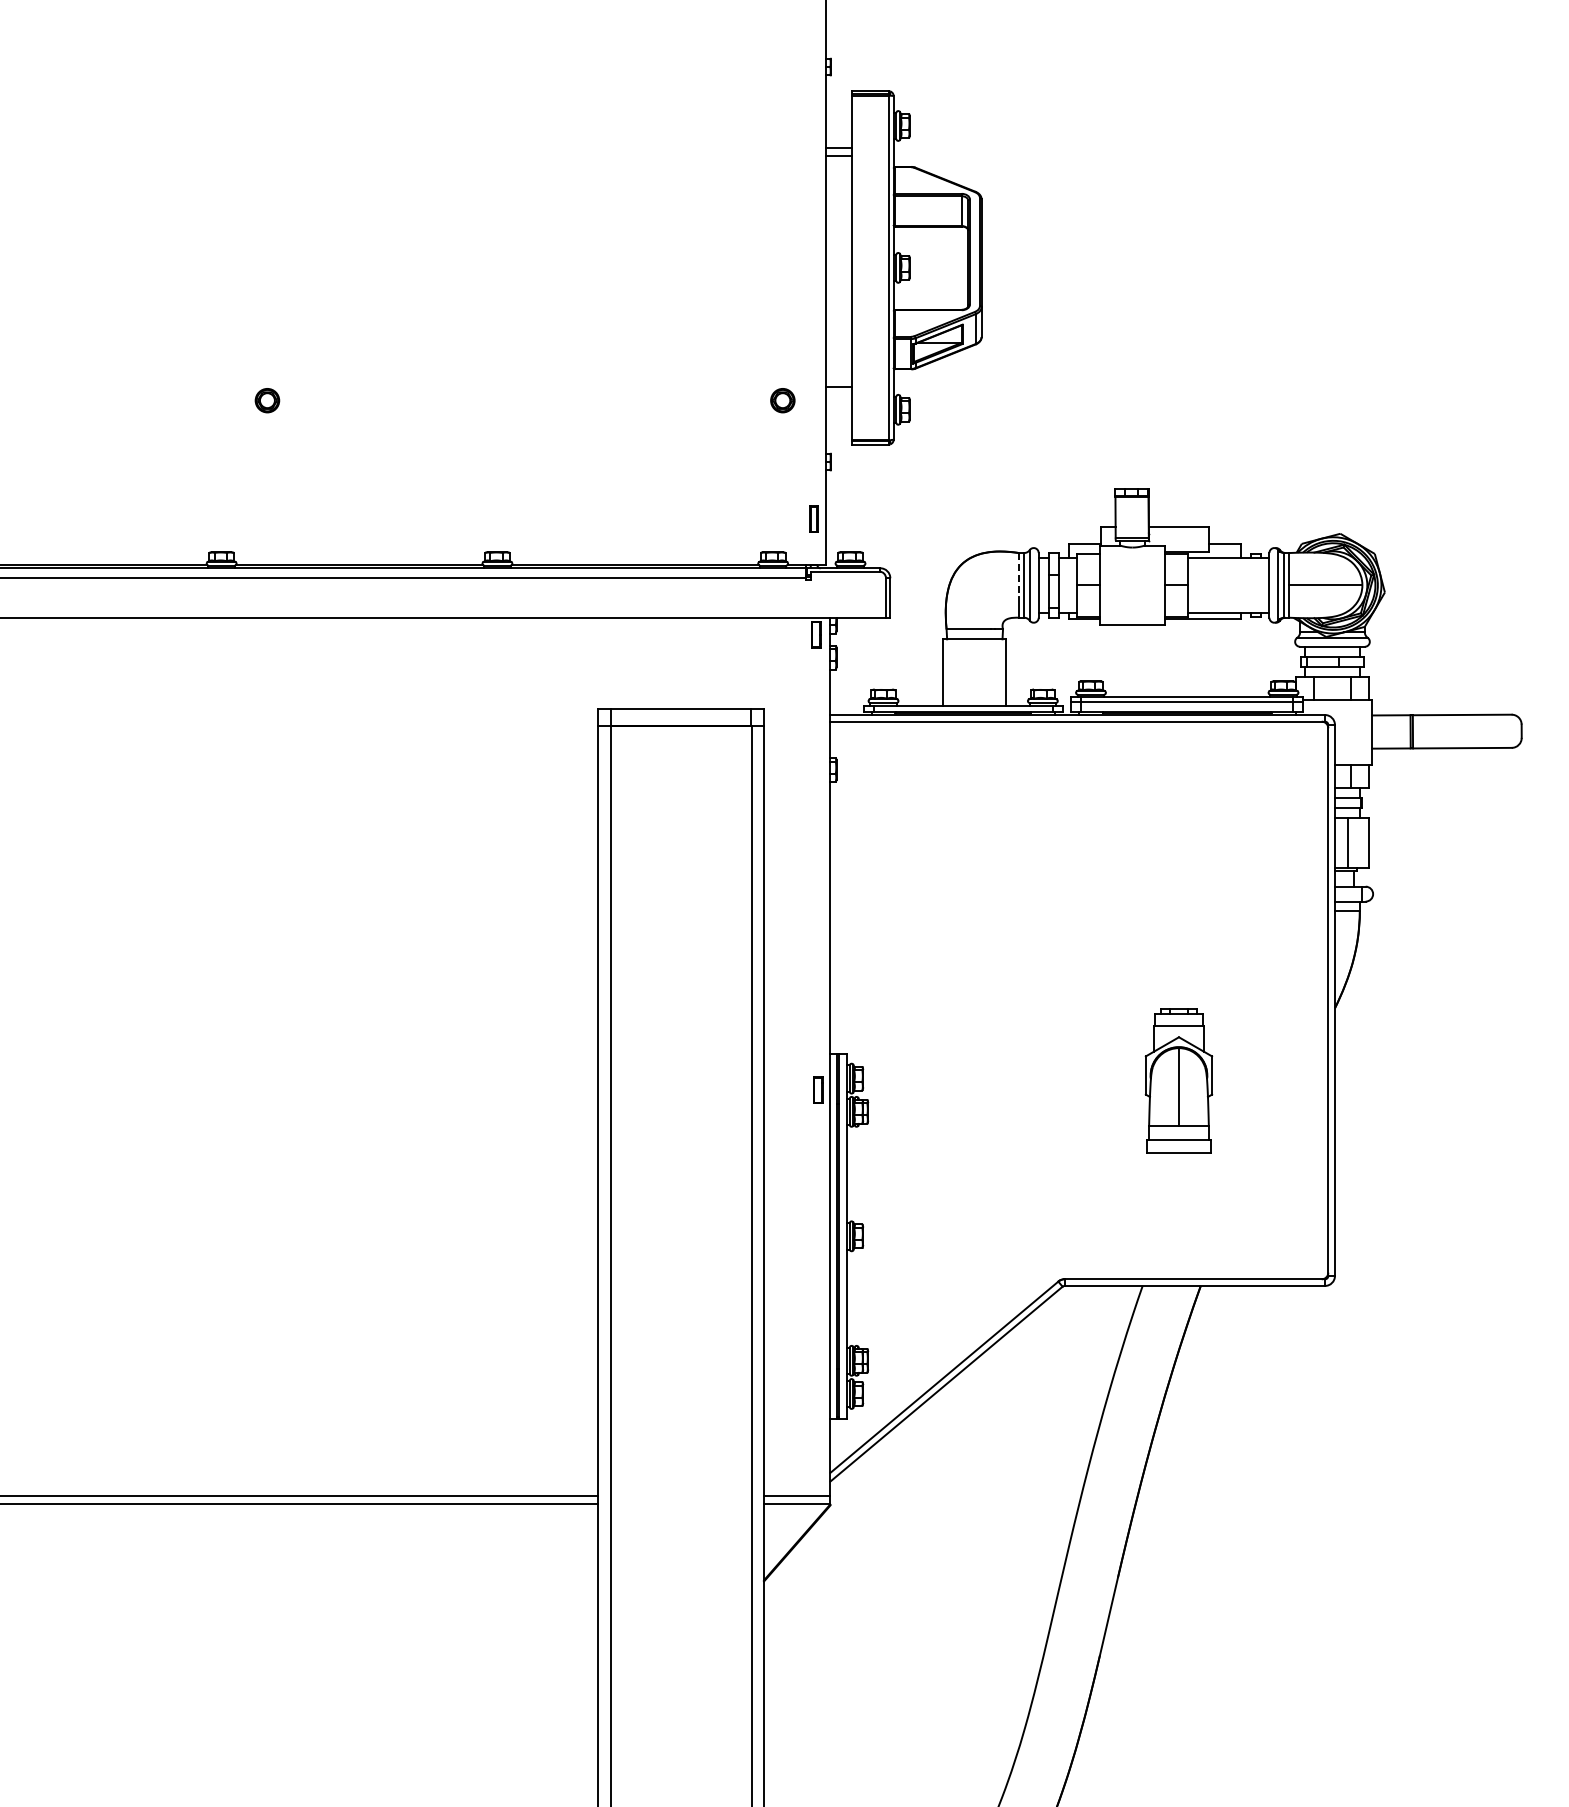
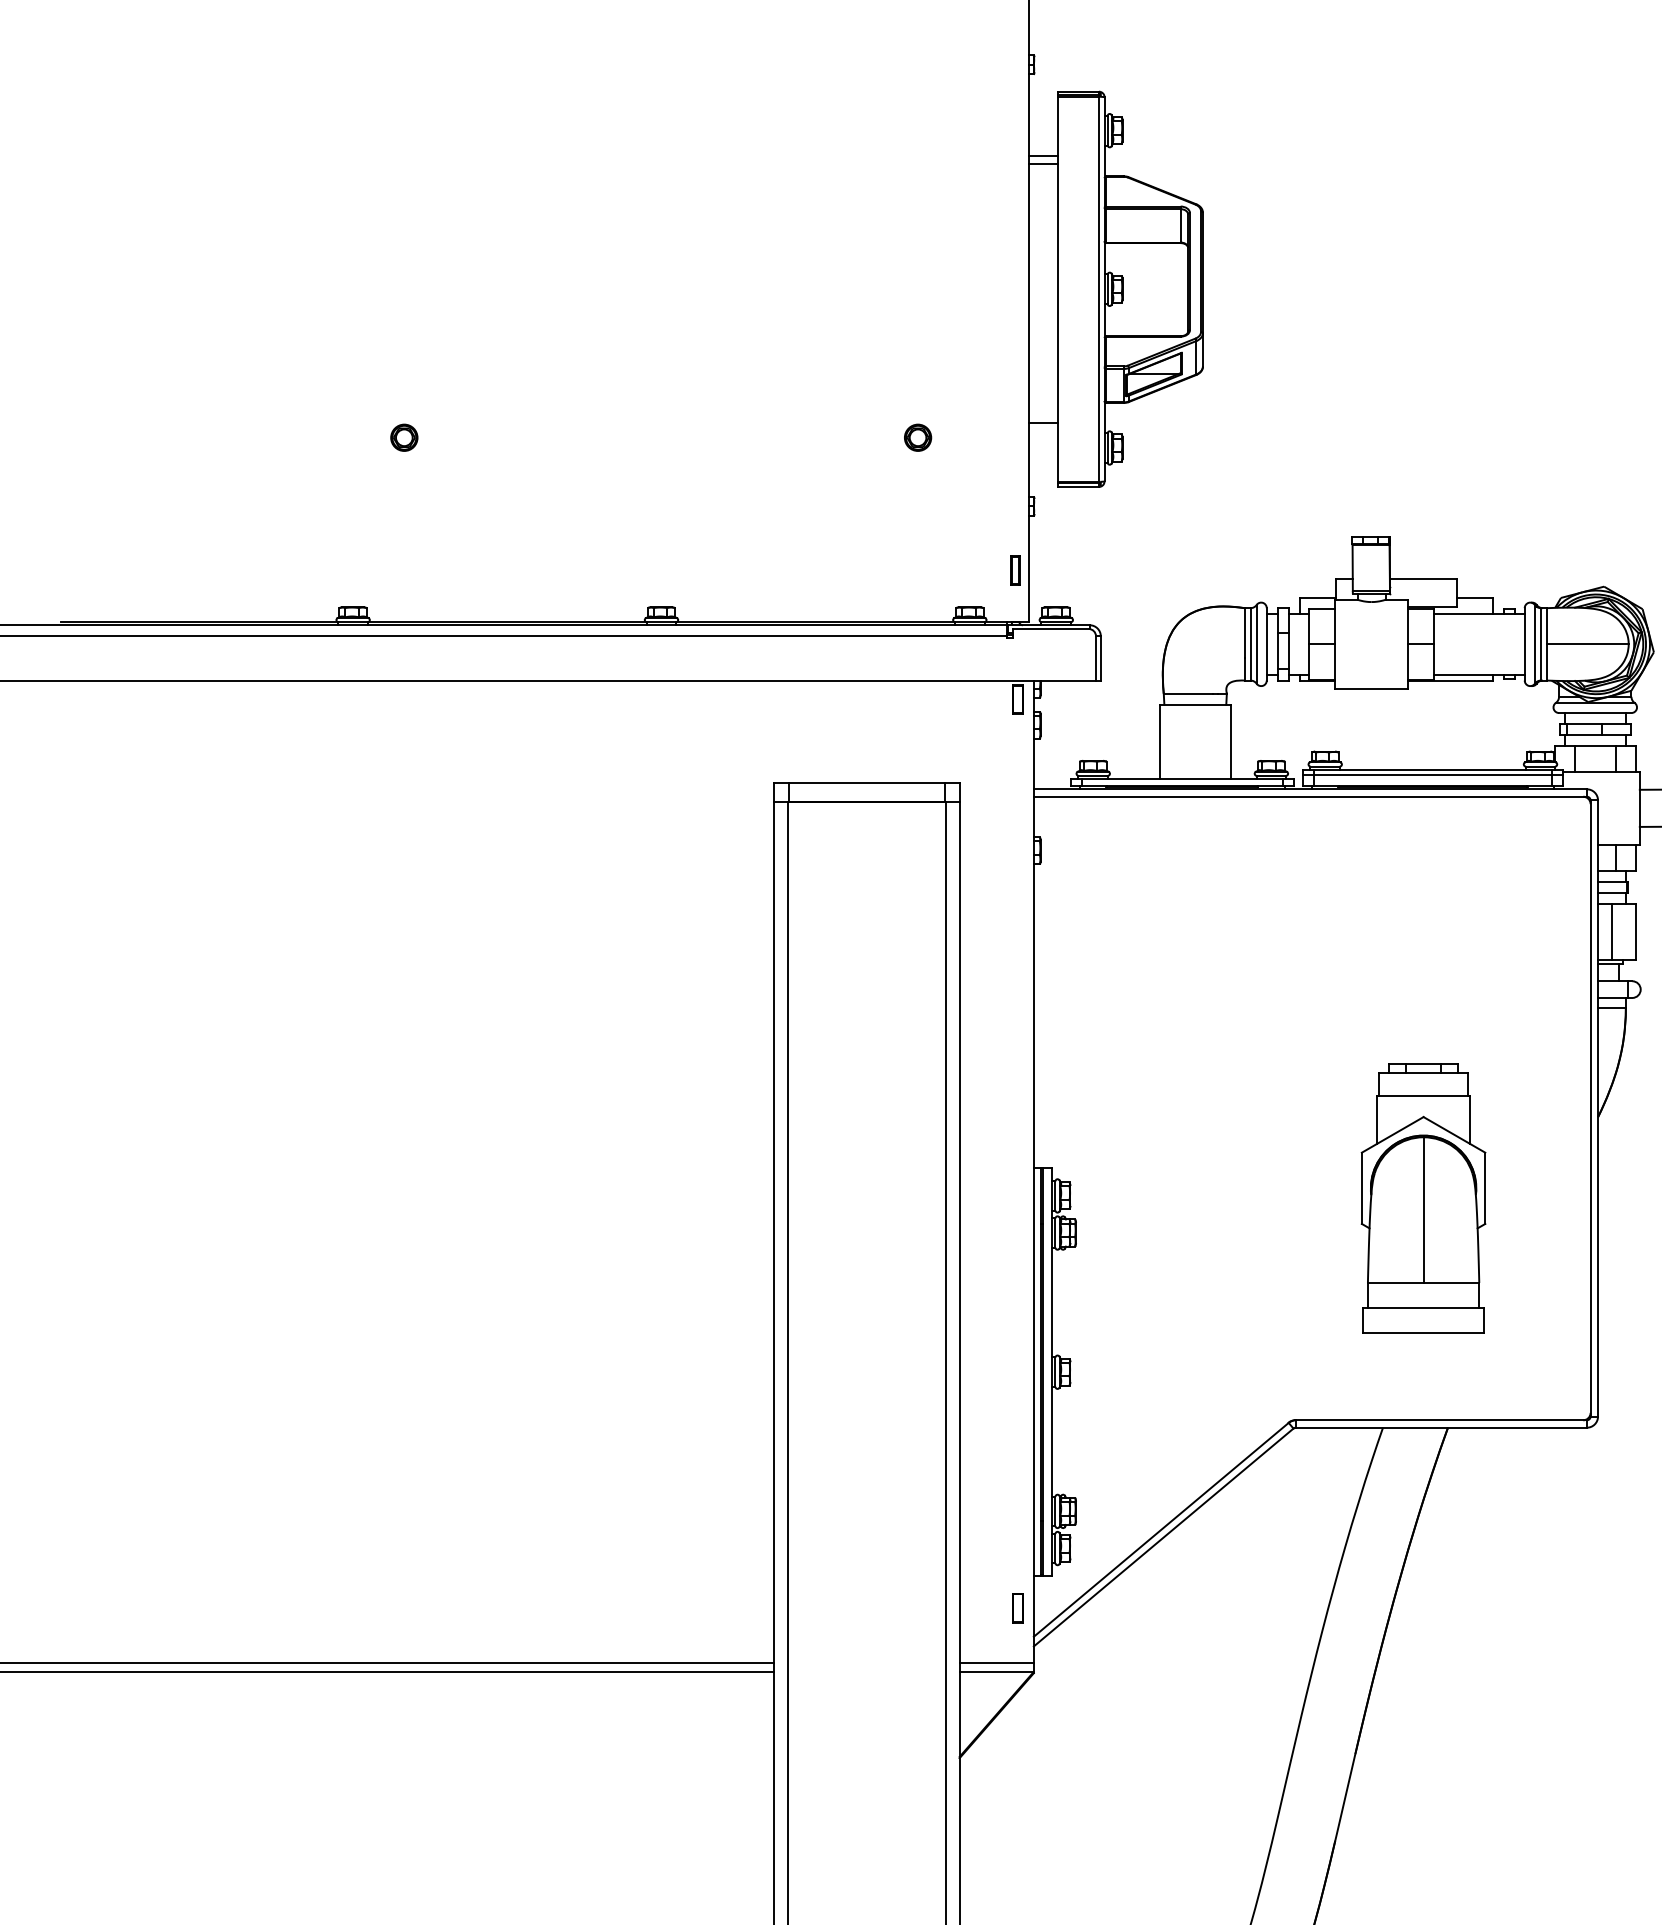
part: (782, 400) -> (917, 437), moved
line: (1018, 575) -> (1244, 633), dashed -> solid
part: (1178, 1080) -> (1423, 1197), size x1.67
part: (818, 1089) -> (1018, 1607), moved

